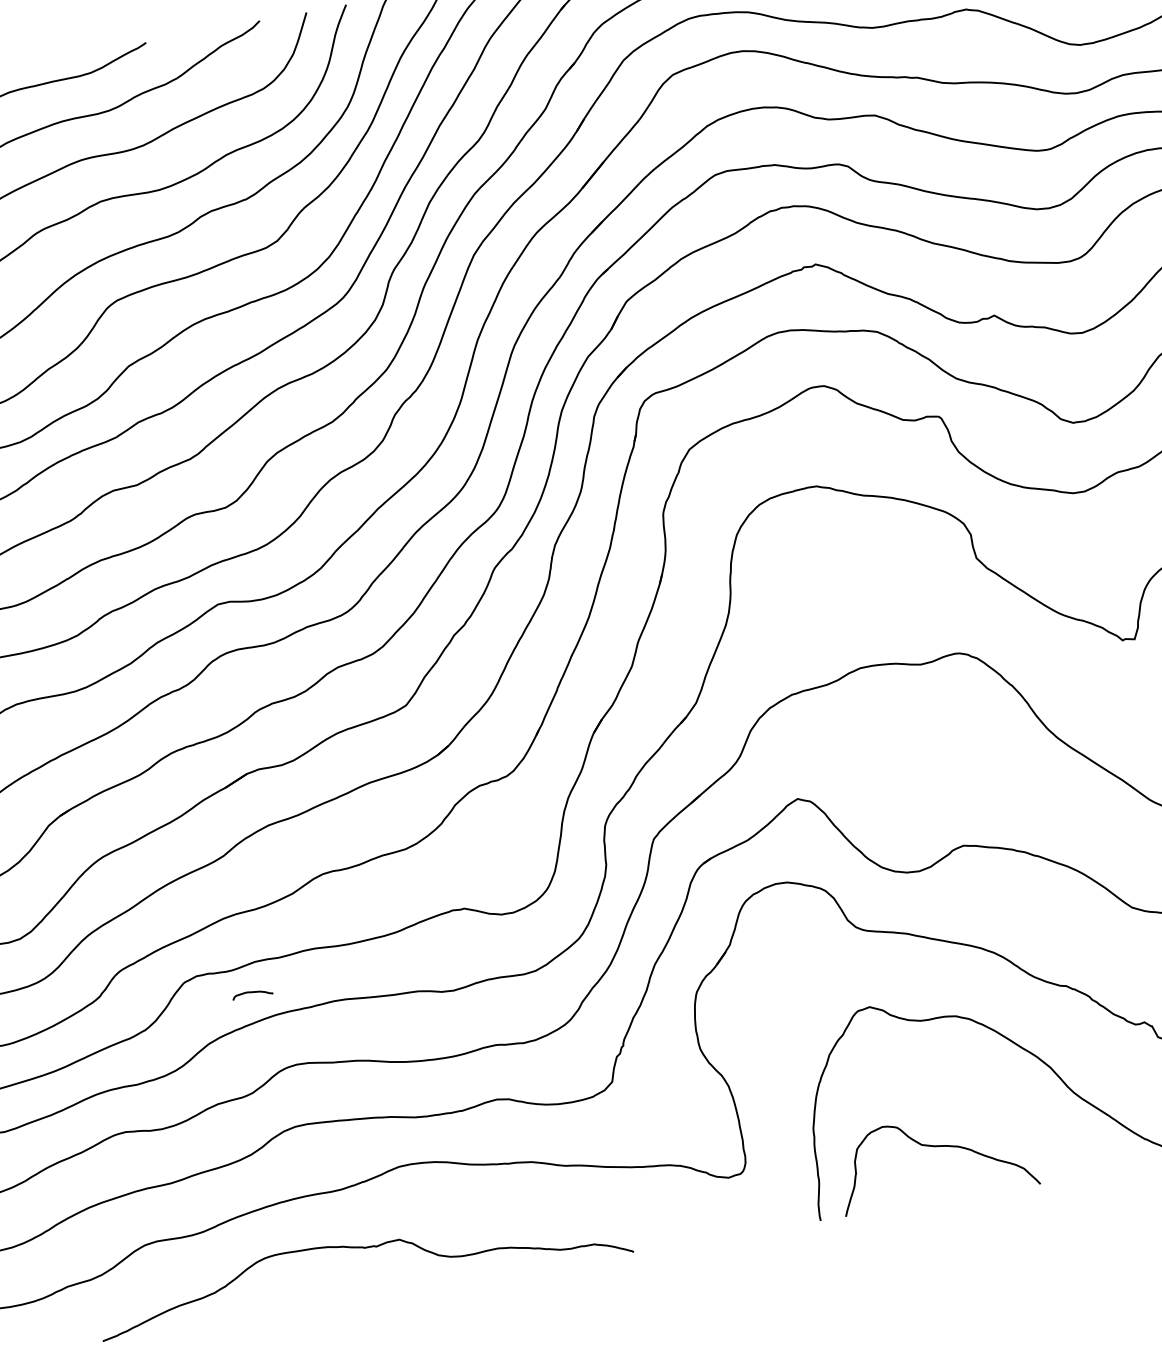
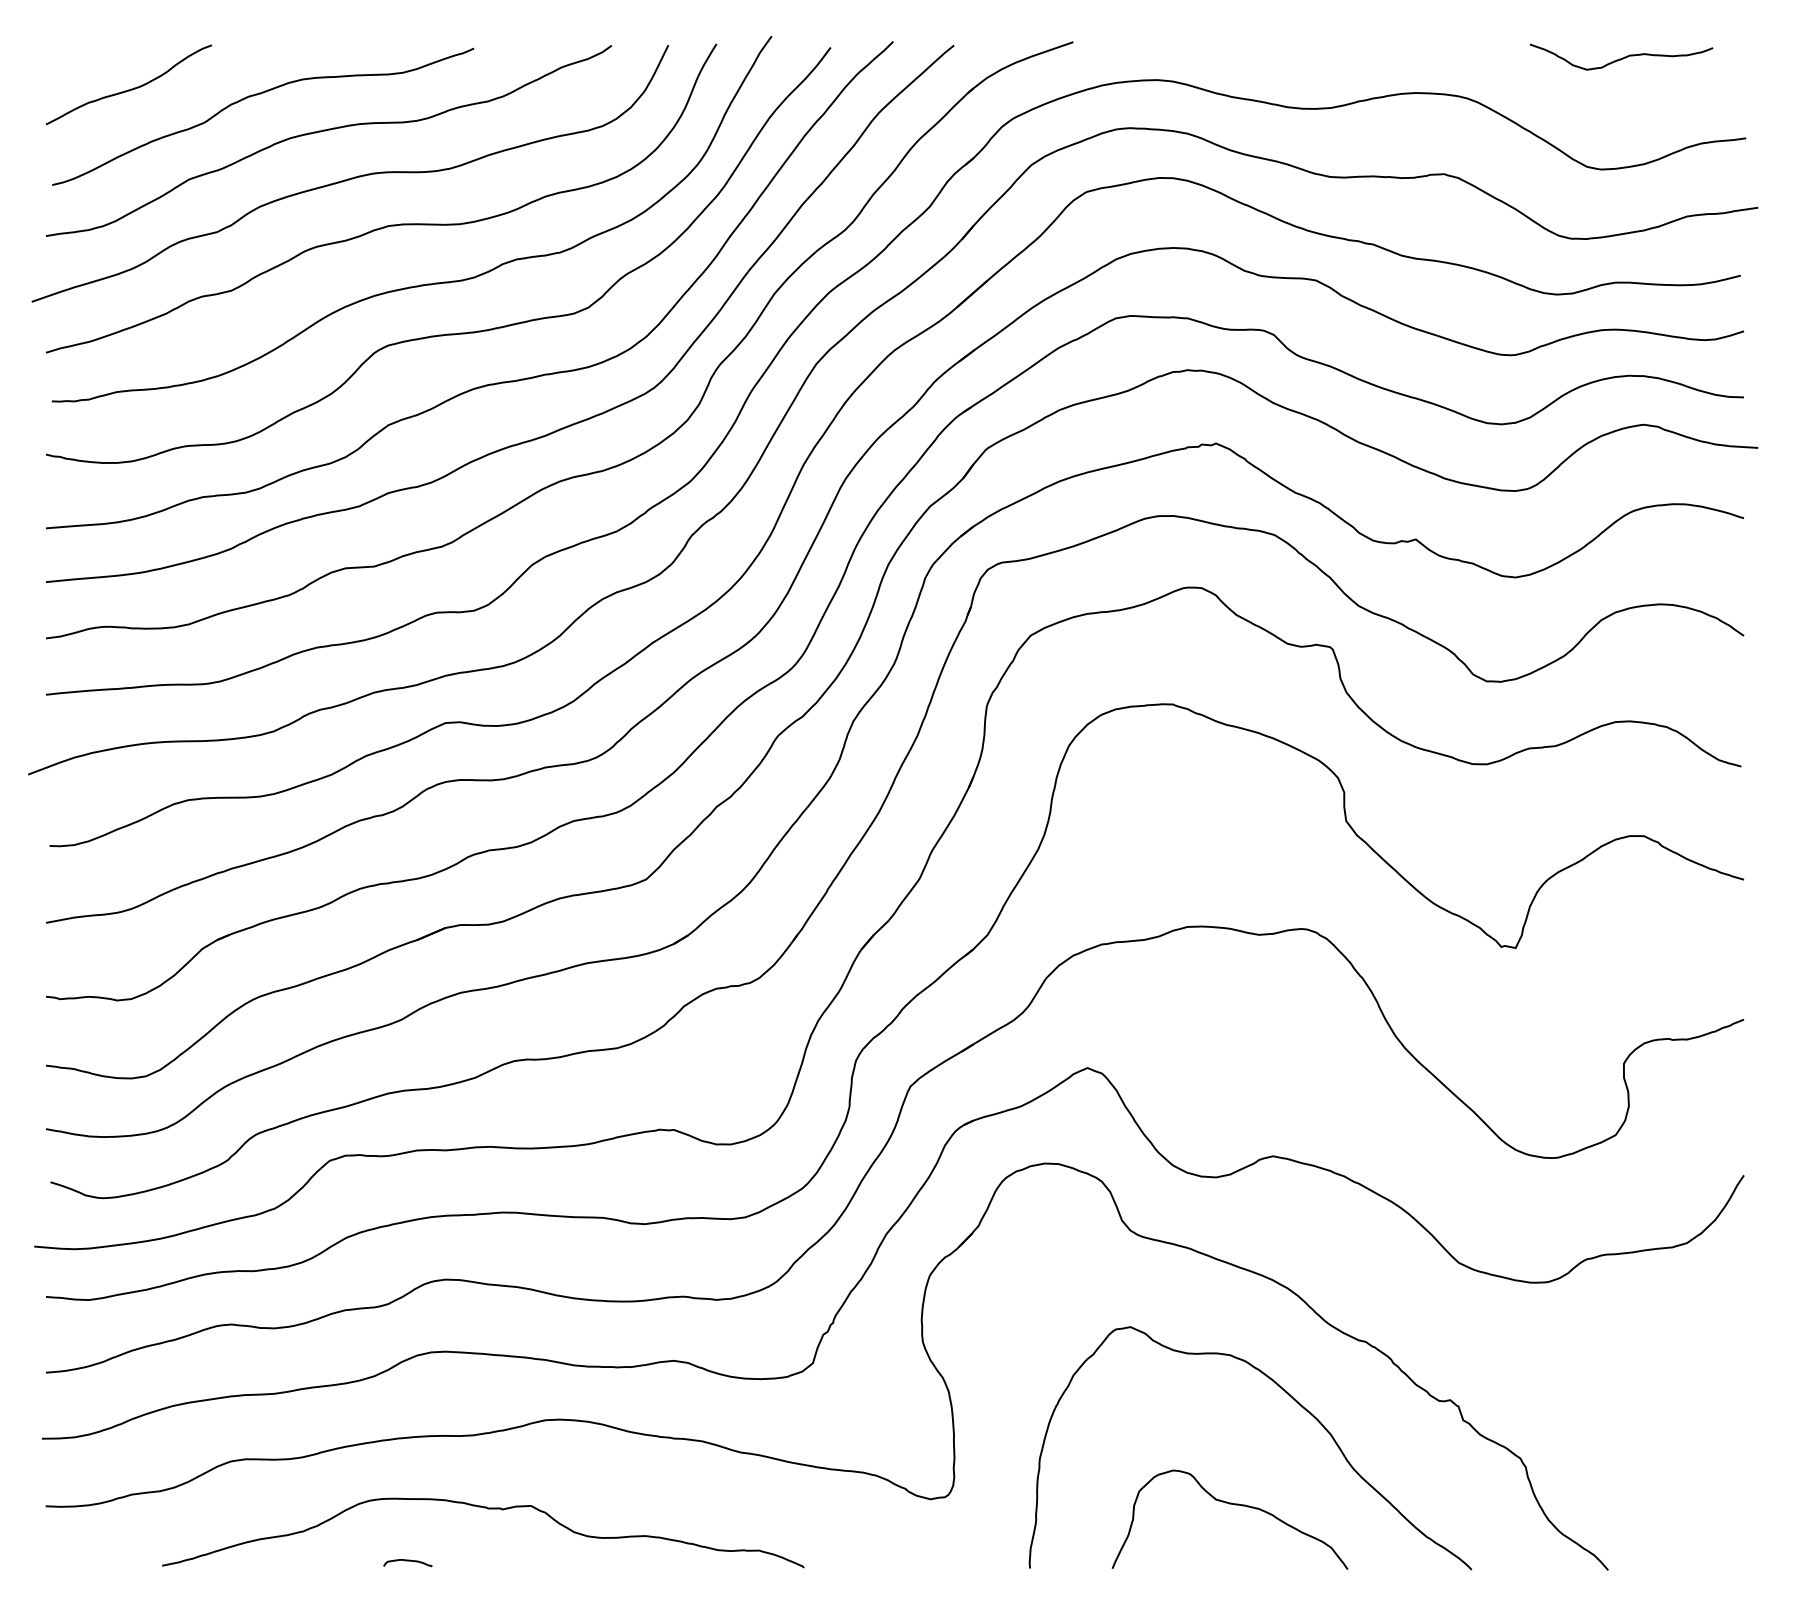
curve: (252, 993) -> (407, 1561), moved
curve: (937, 1147) -> (1234, 1505), moved

